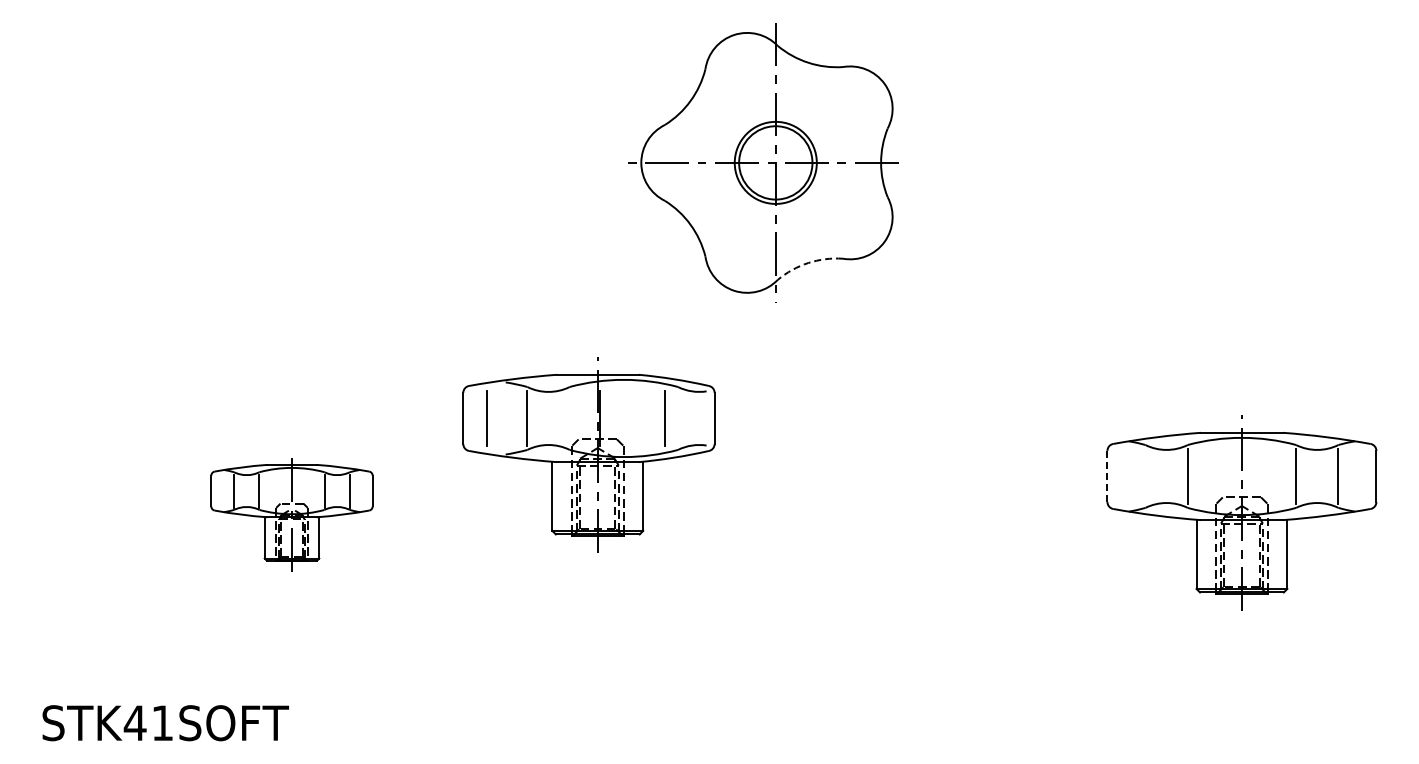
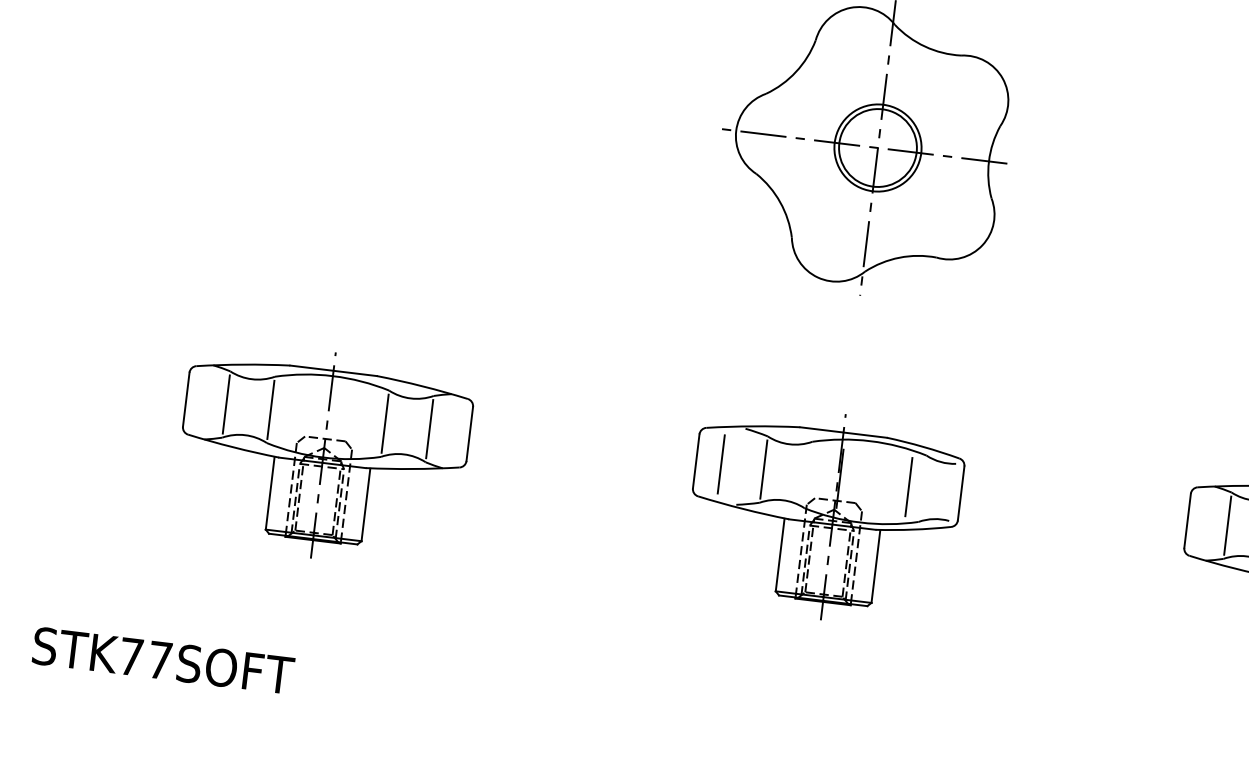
arc: (808, 263) -> (899, 258), dashed -> solid
part: (588, 454) -> (823, 515), moved
line: (1107, 476) -> (1187, 520), dashed -> solid
line: (1145, 476) -> (1227, 525), added
part: (291, 512) -> (322, 454), size x1.67
text: (147, 722) -> (144, 657), STK41SOFT -> STK77SOFT

